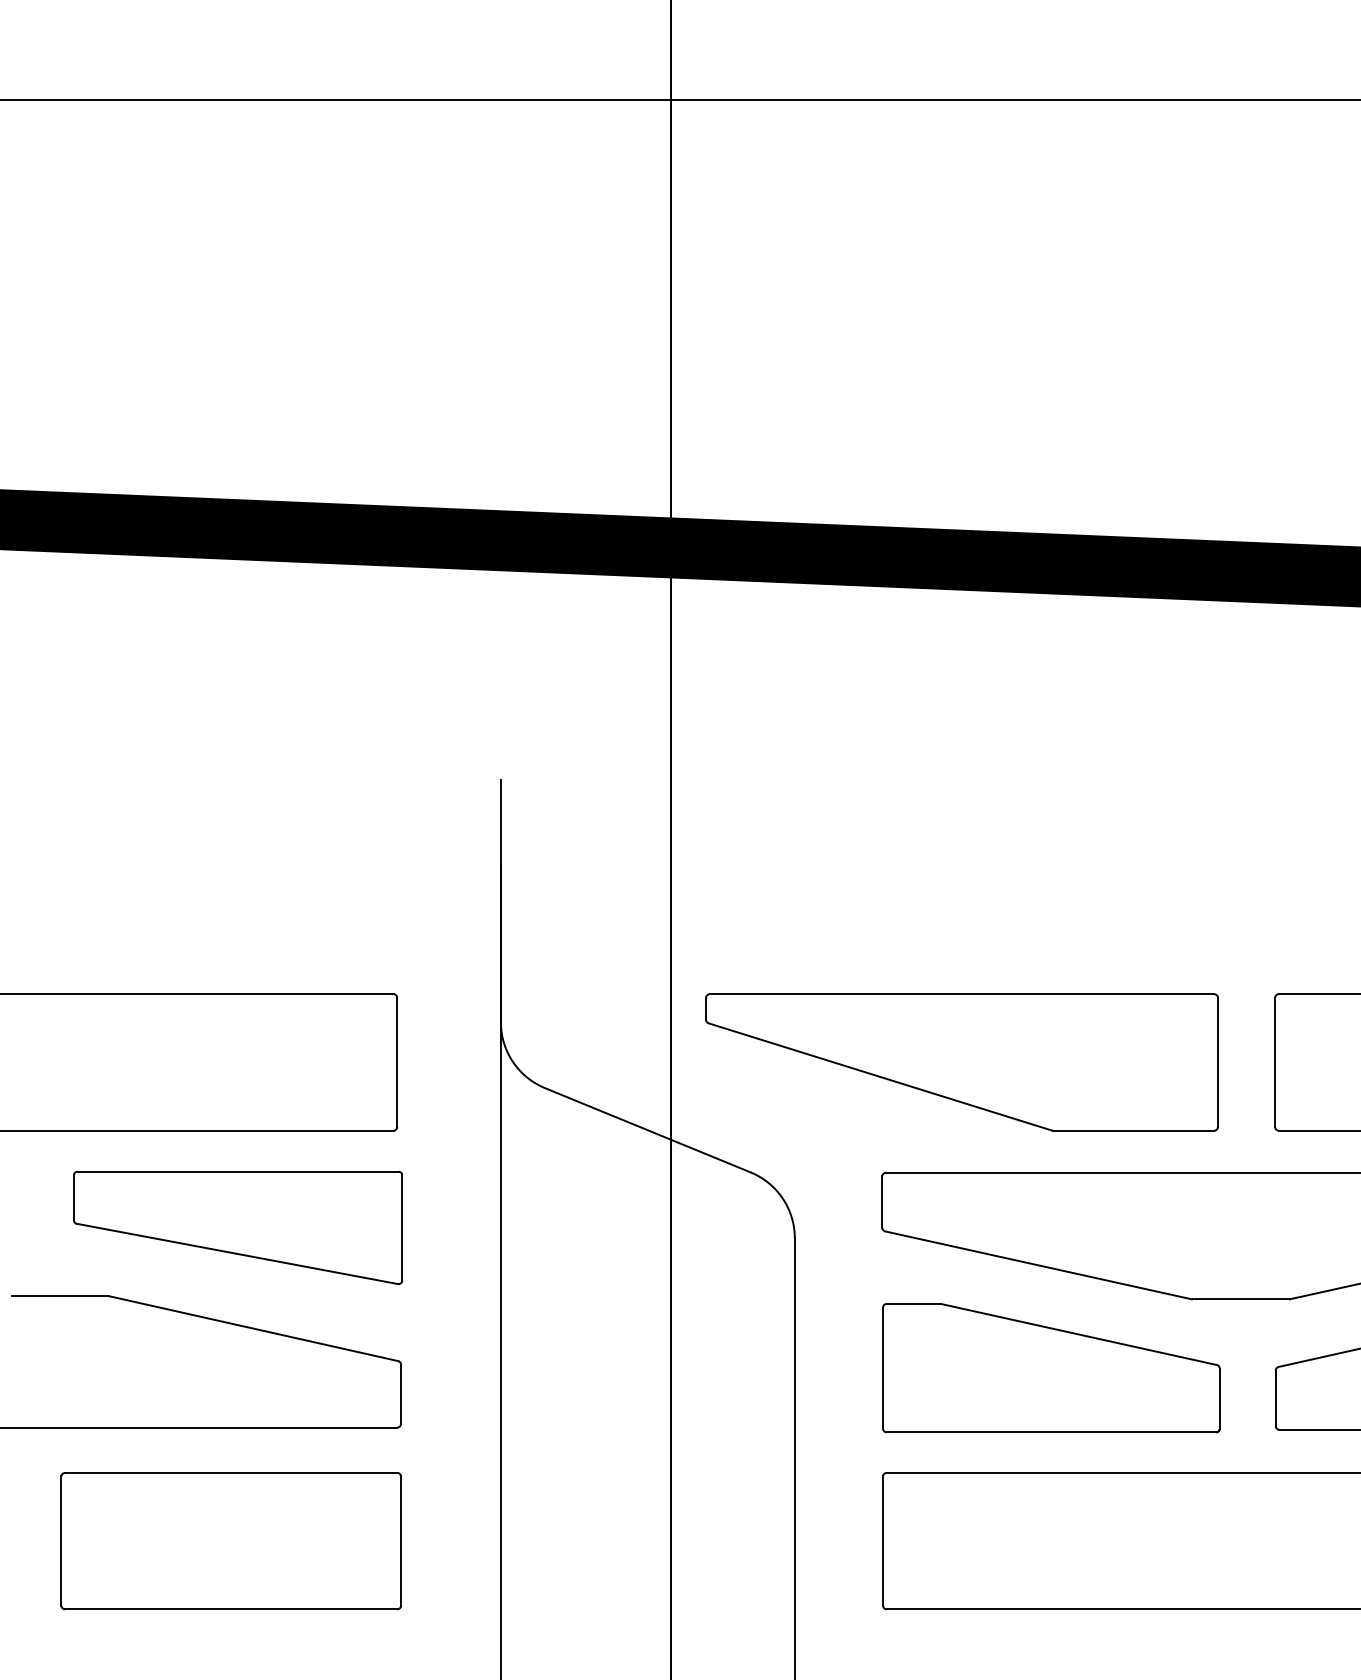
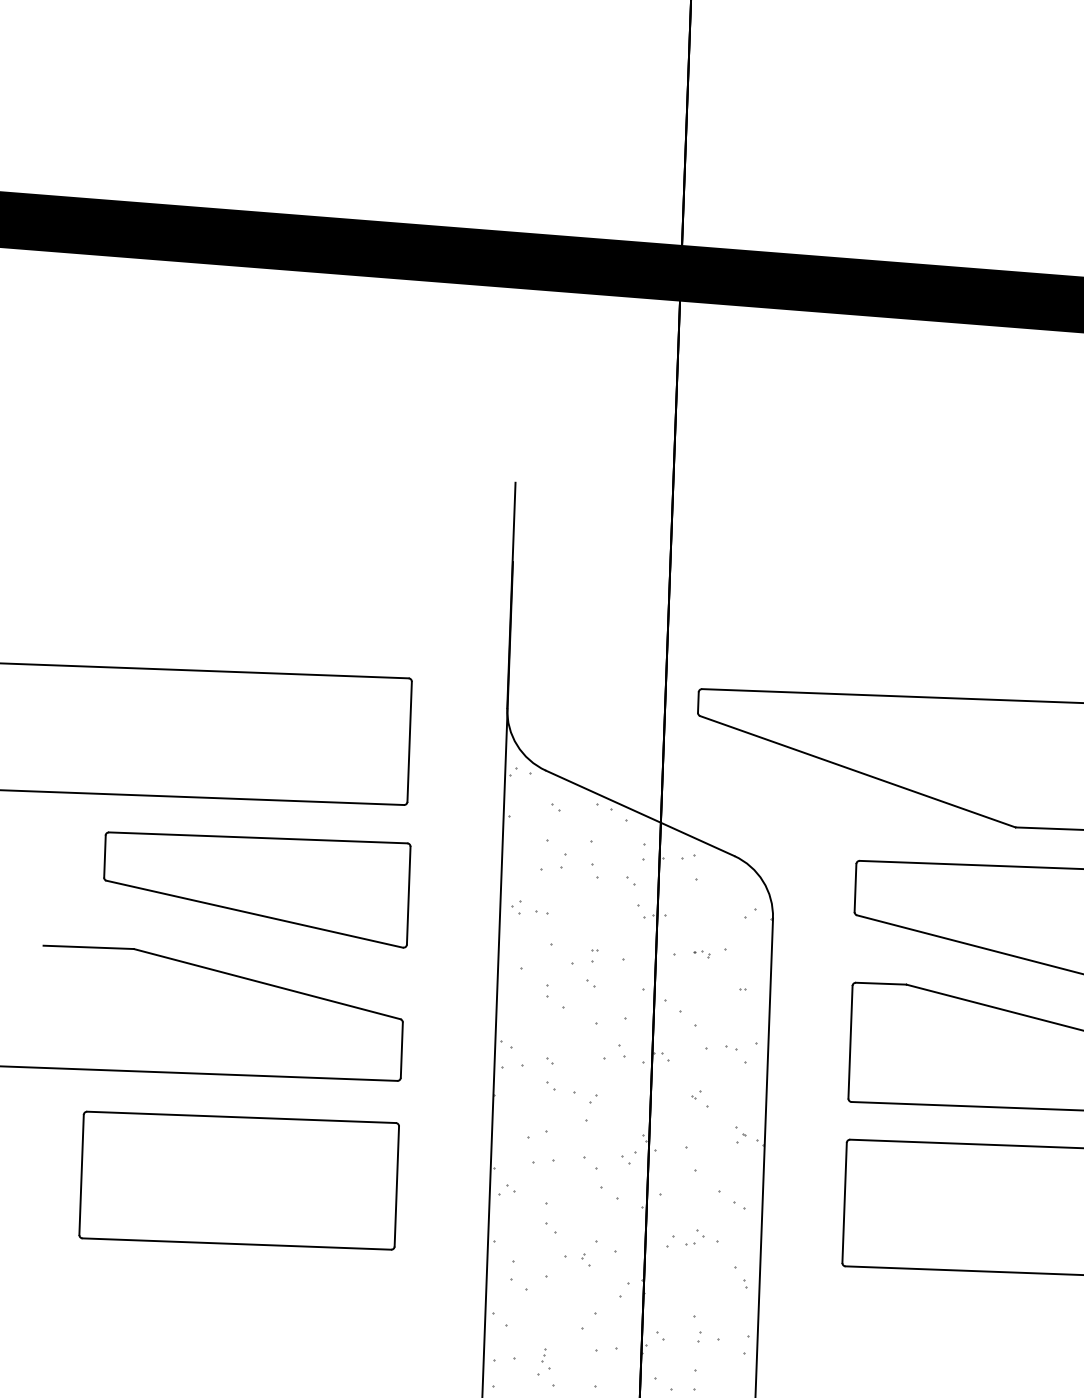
hatch: (647, 1379) -> (631, 1044), added

